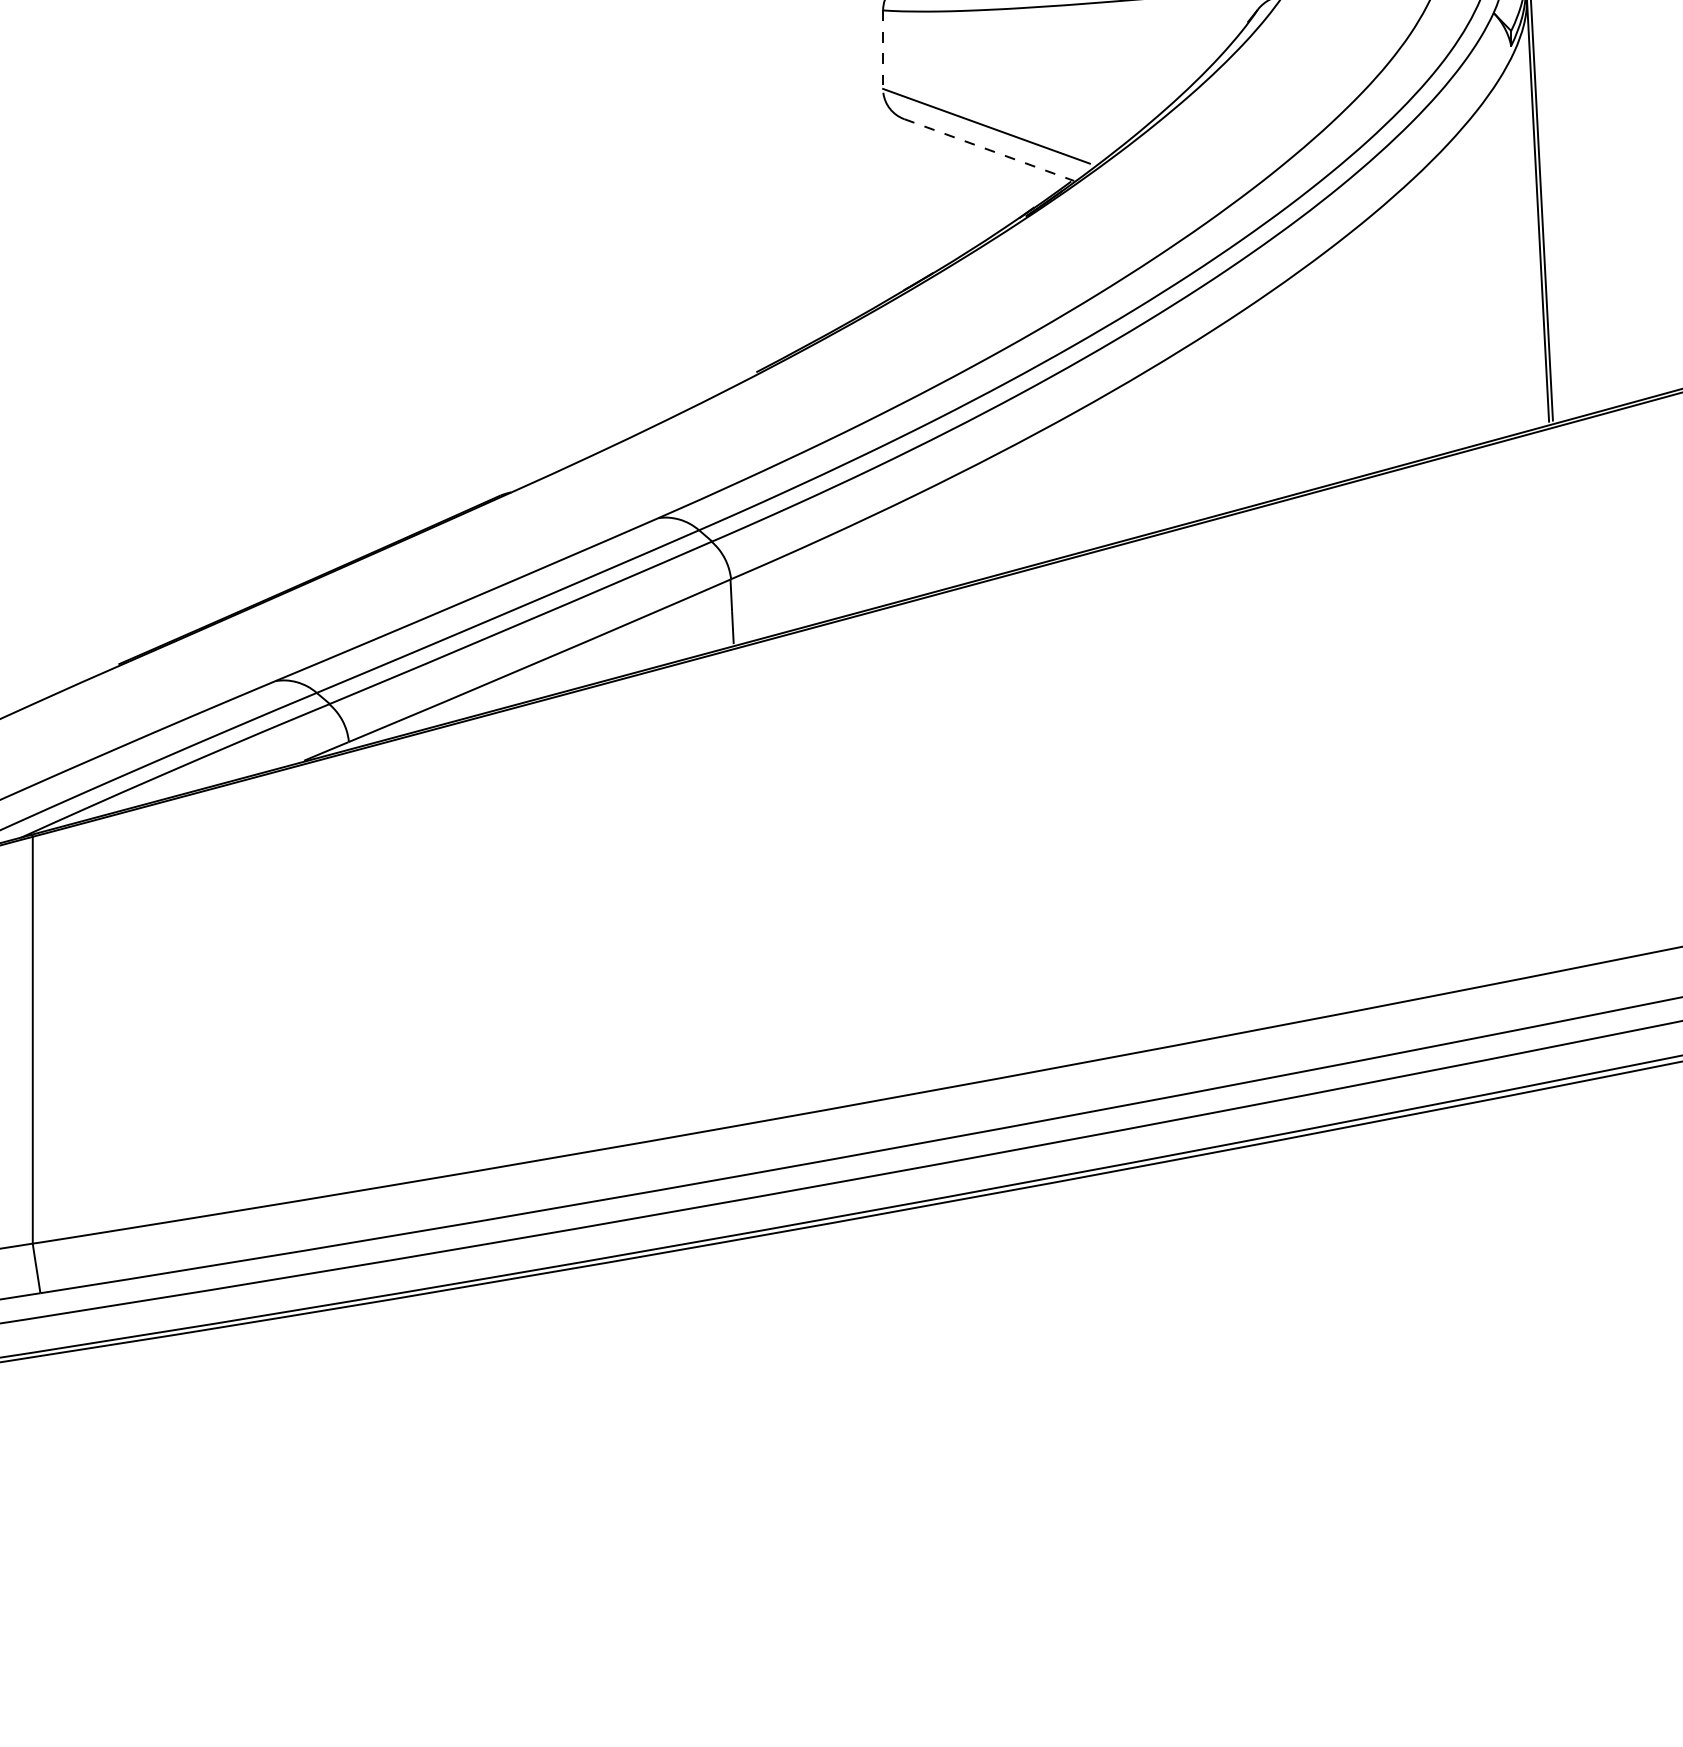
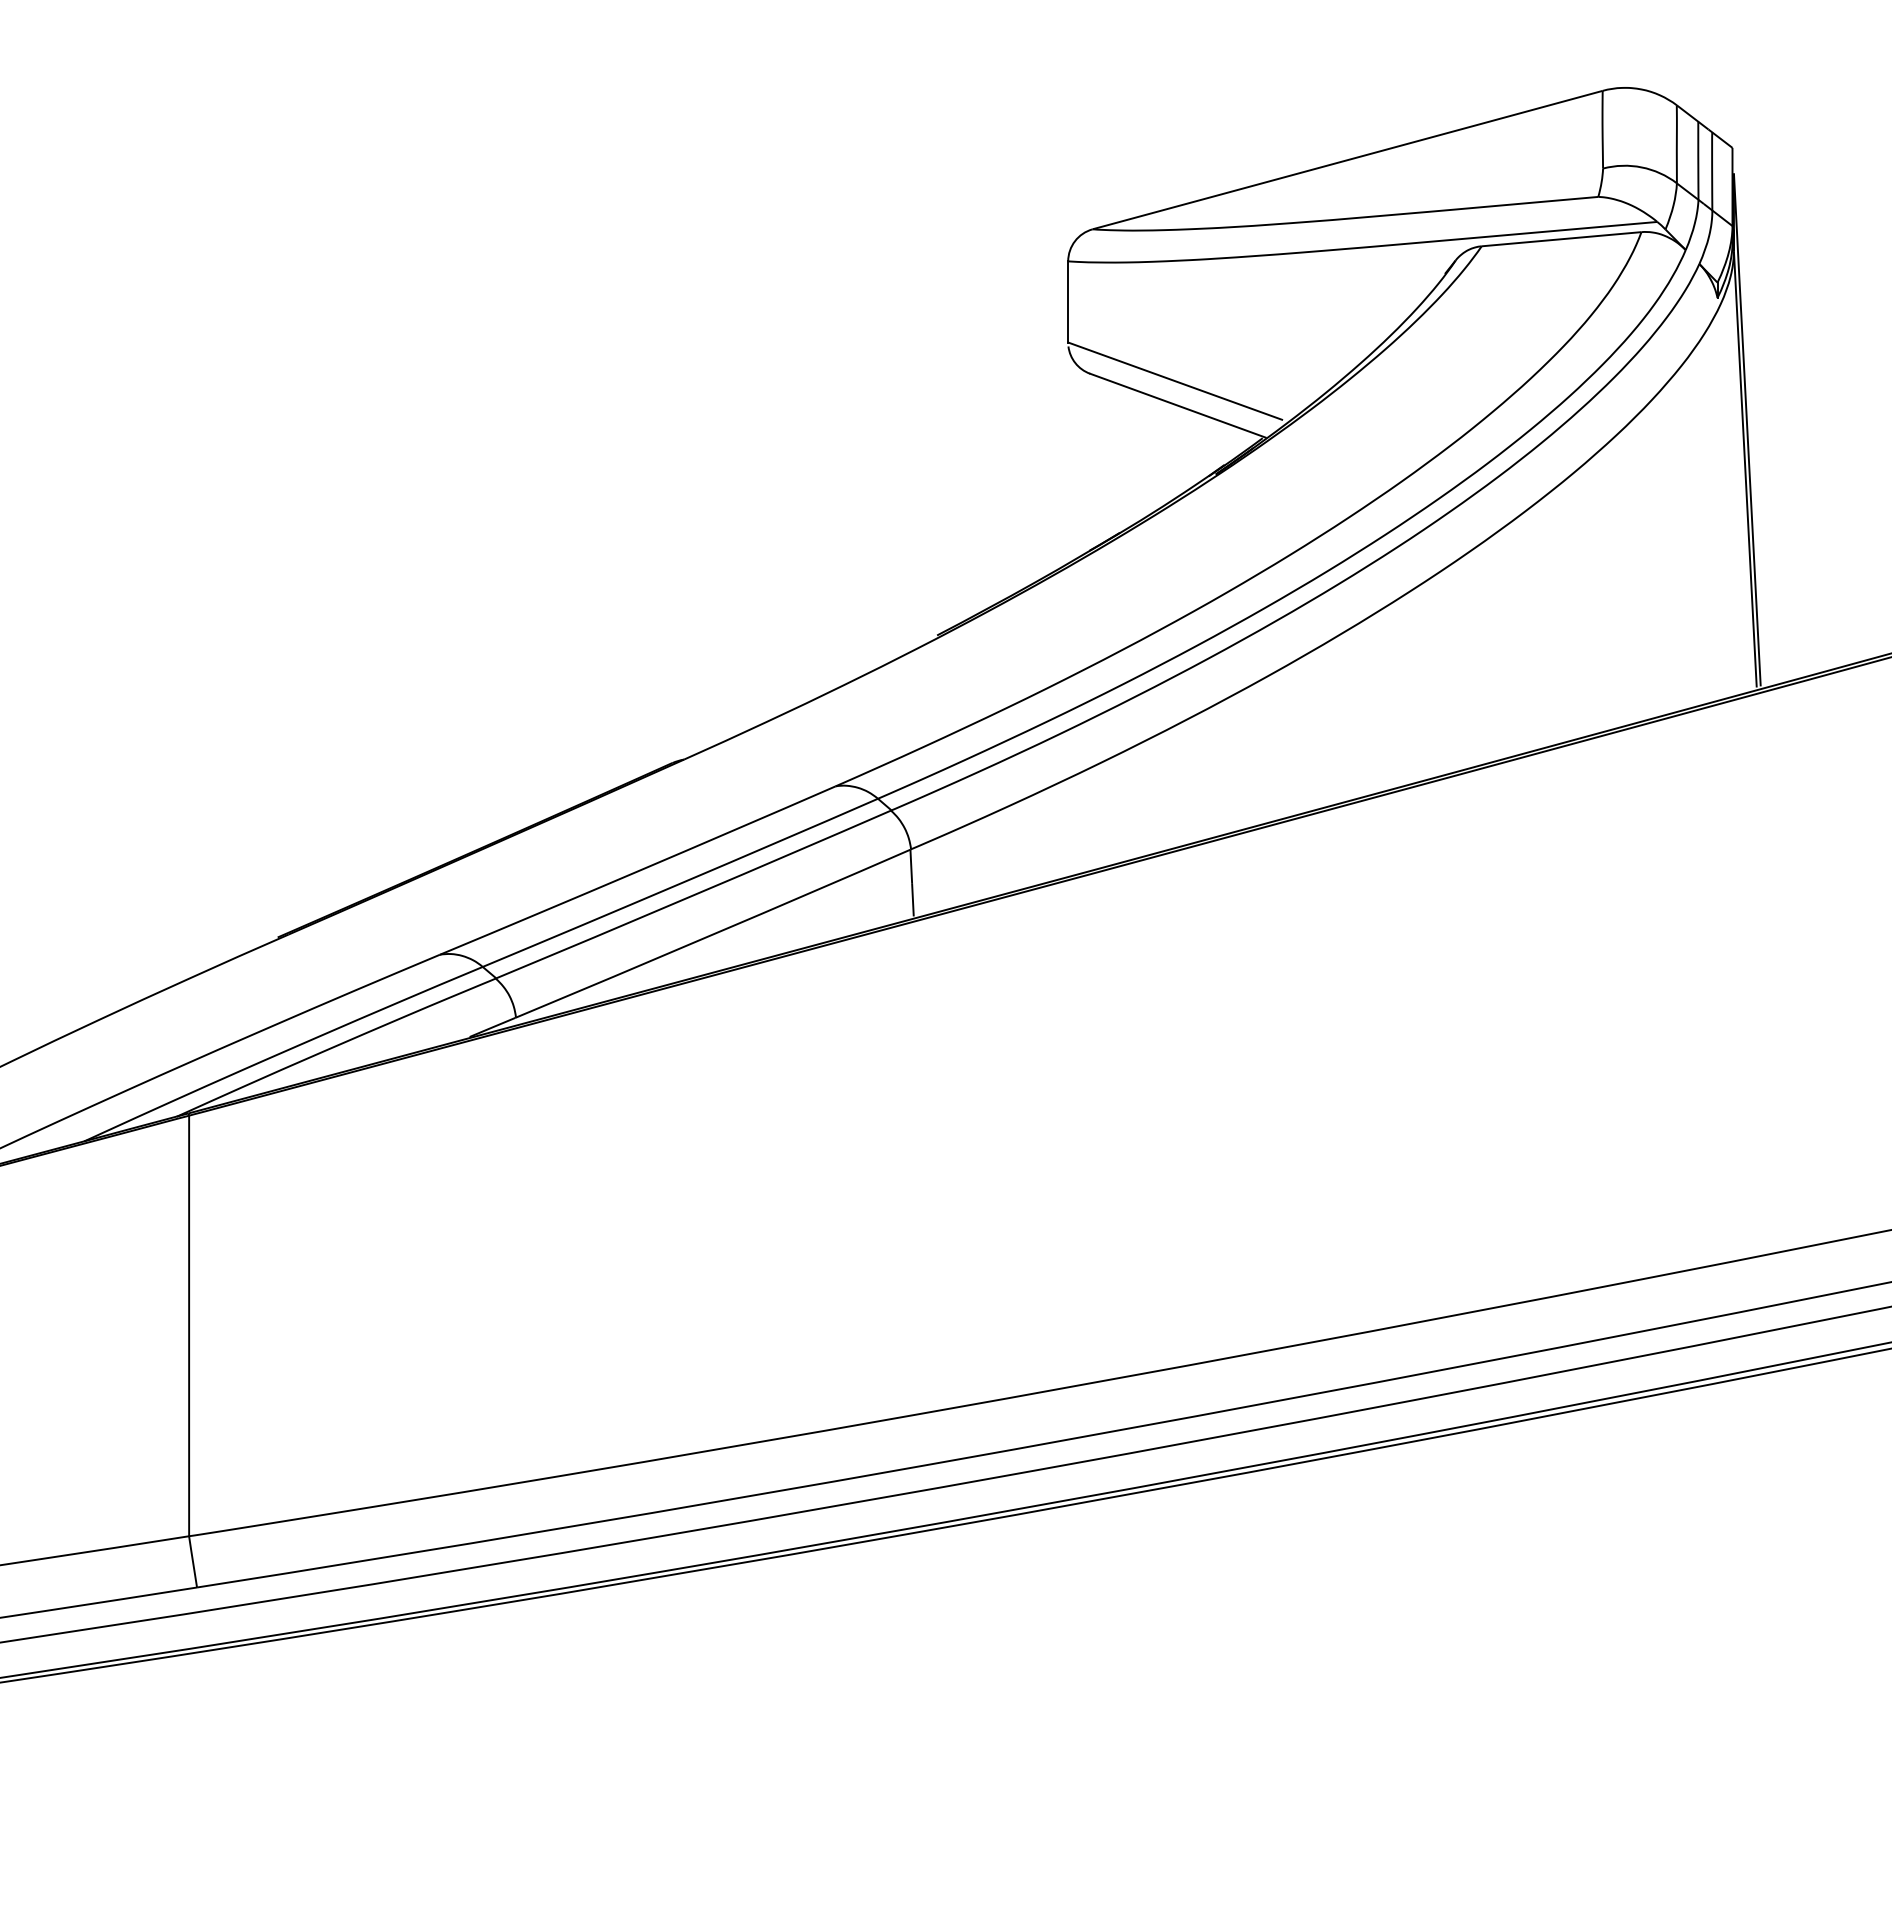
line: (883, 49) -> (1068, 301), dashed -> solid
line: (989, 149) -> (1178, 405), dashed -> solid

